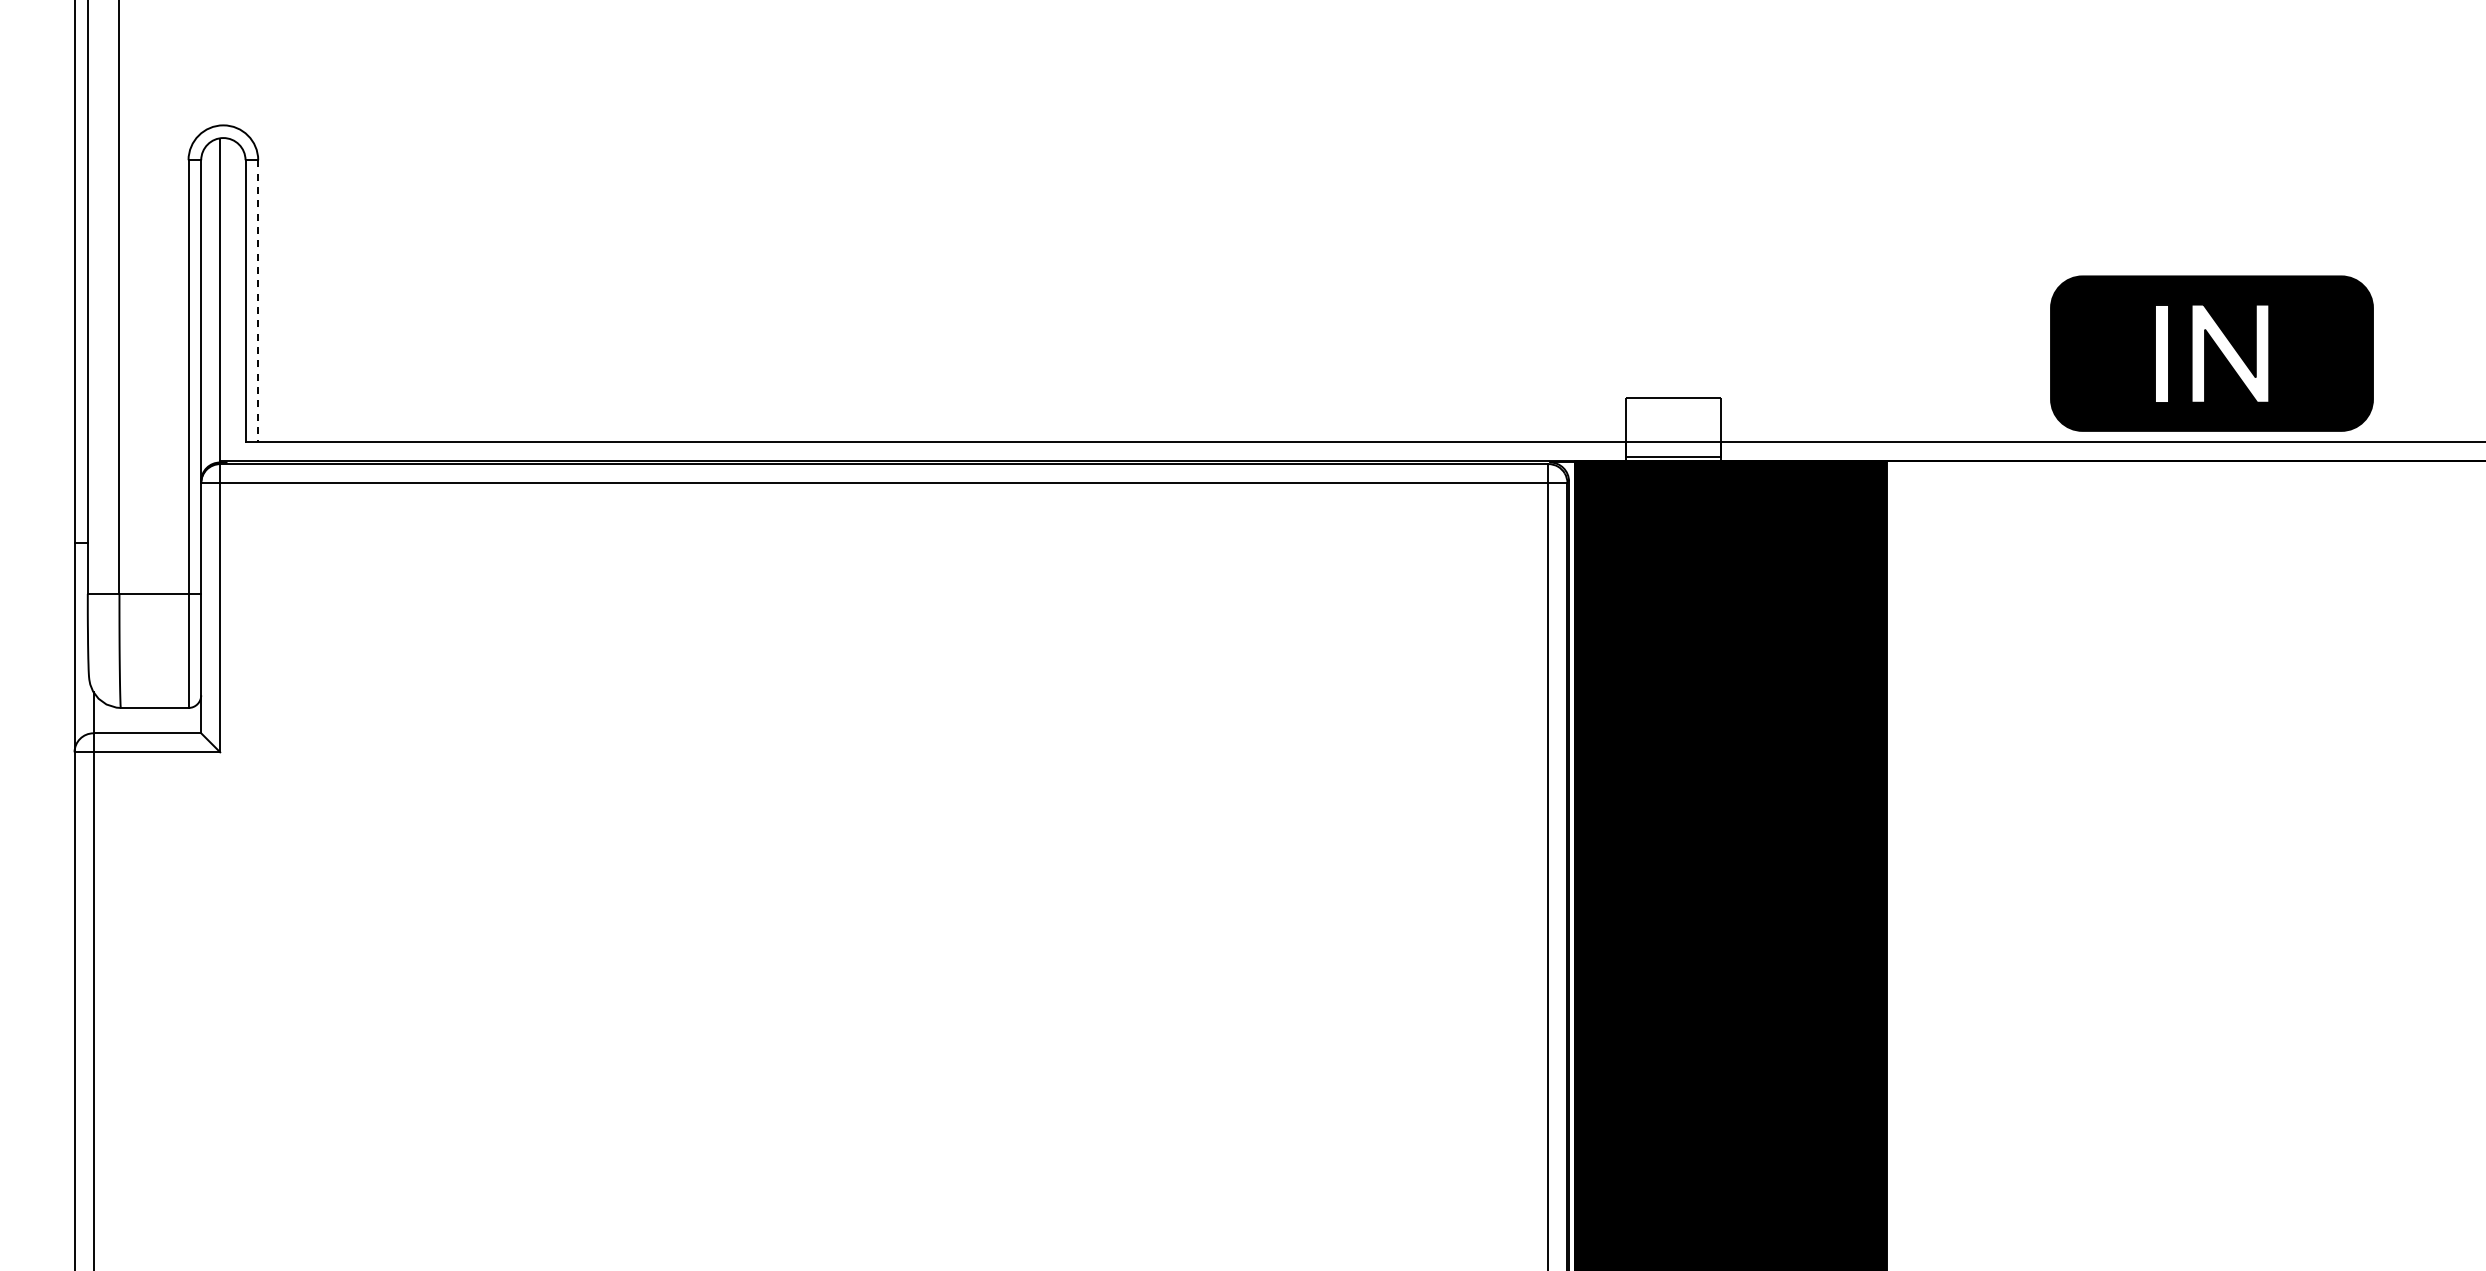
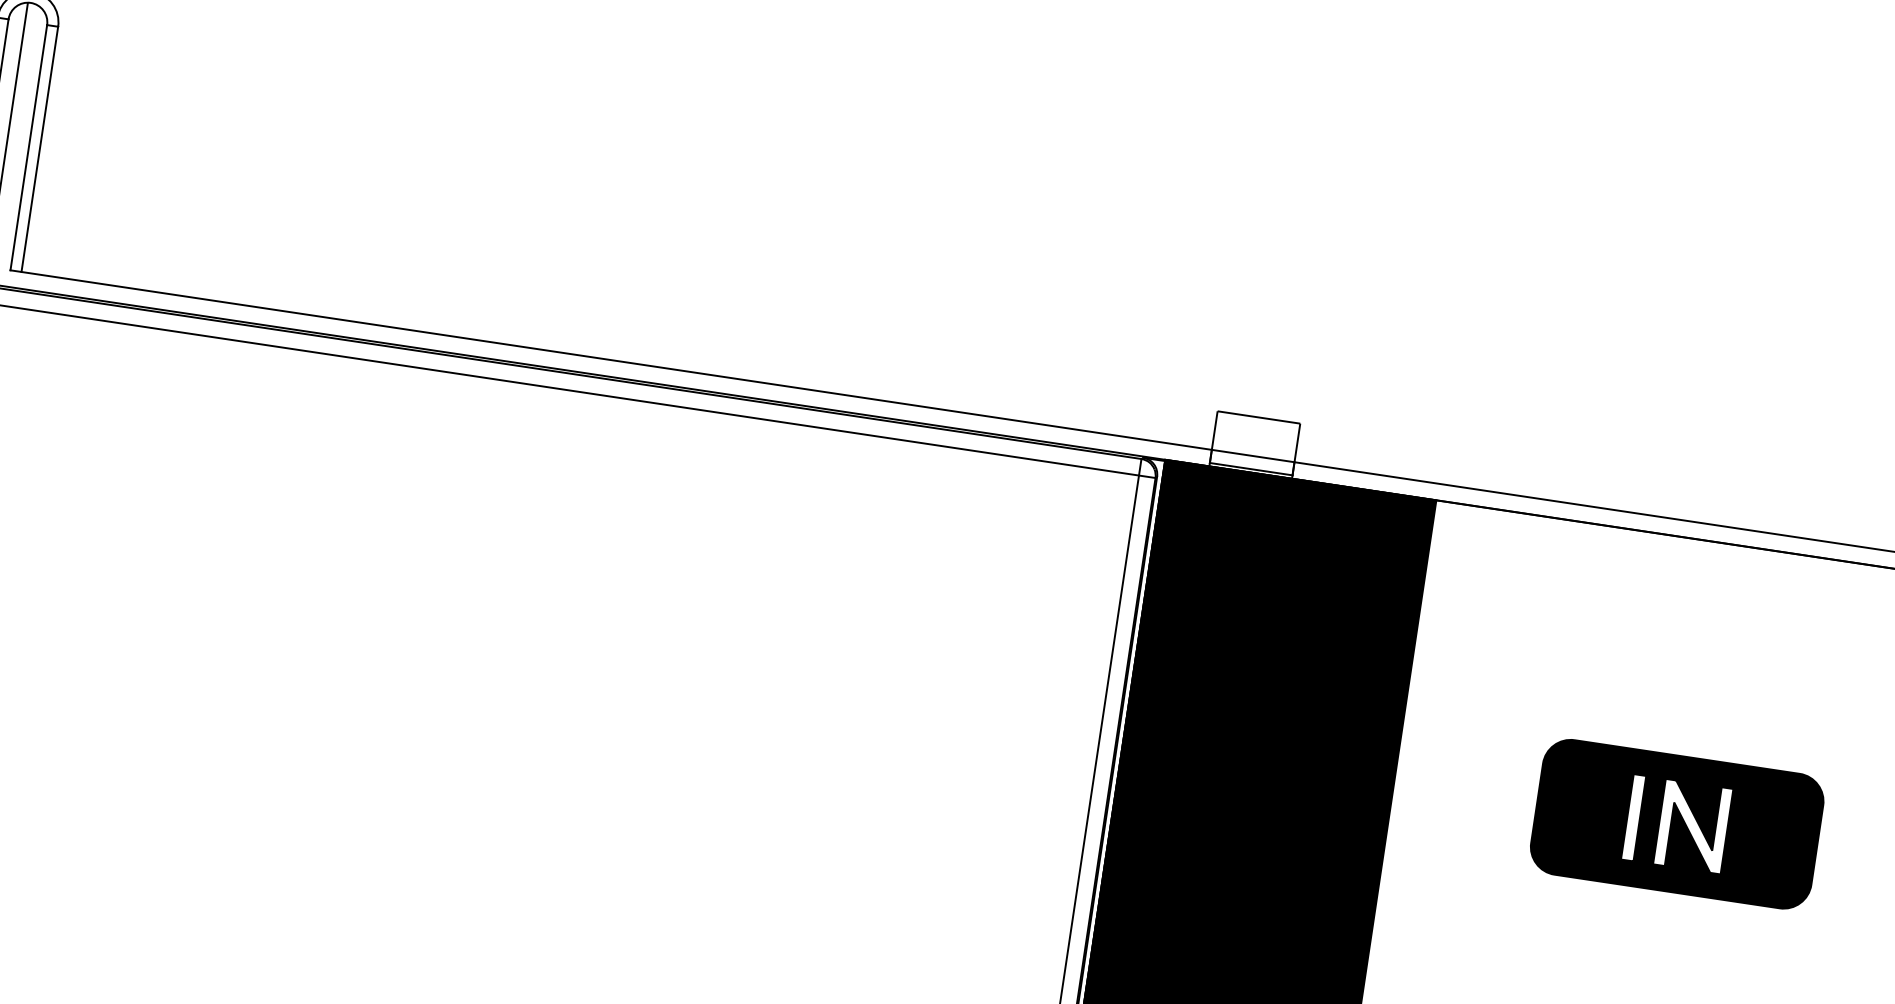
line: (258, 301) -> (40, 149), dashed -> solid
part: (2211, 353) -> (1676, 824), moved

